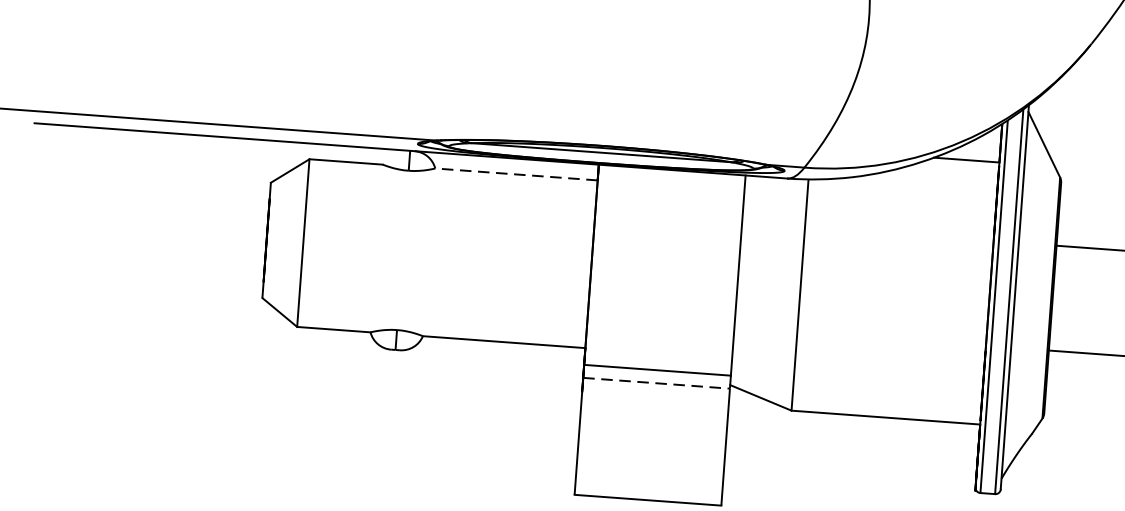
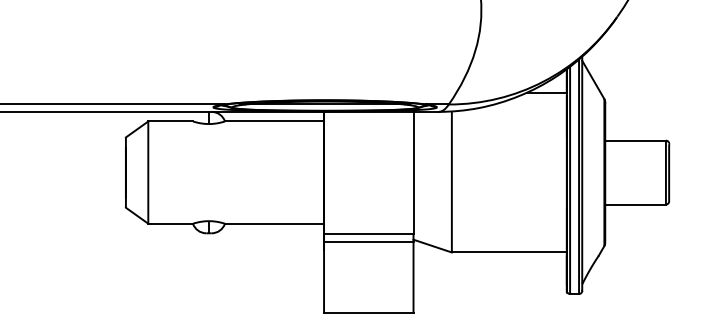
line: (516, 174) -> (274, 121), dashed -> solid
line: (656, 382) -> (368, 241), dashed -> solid

